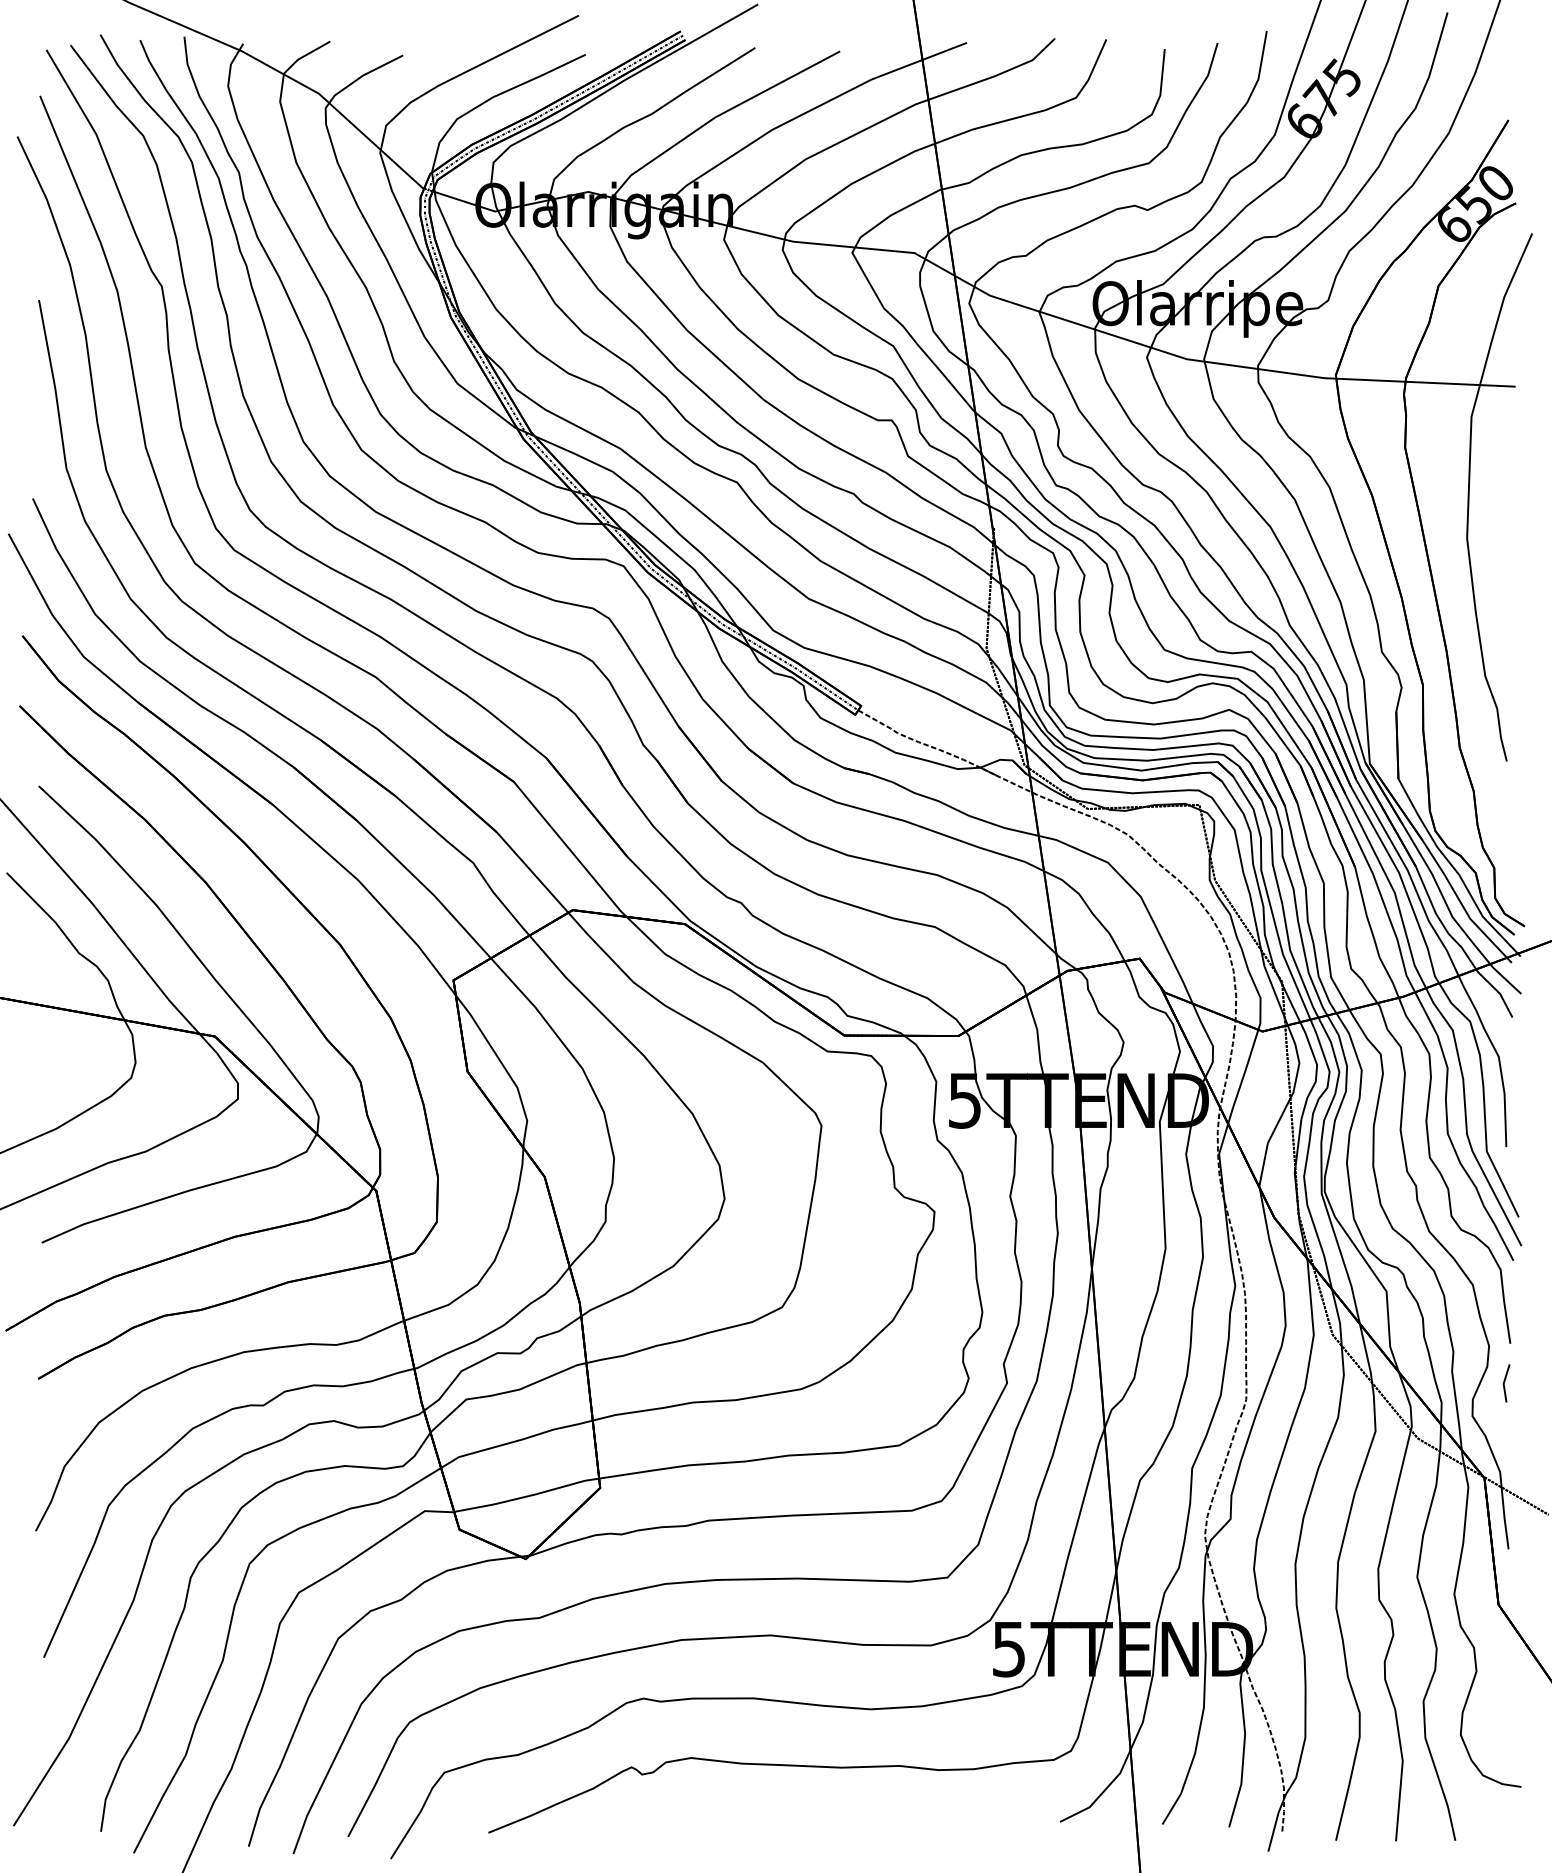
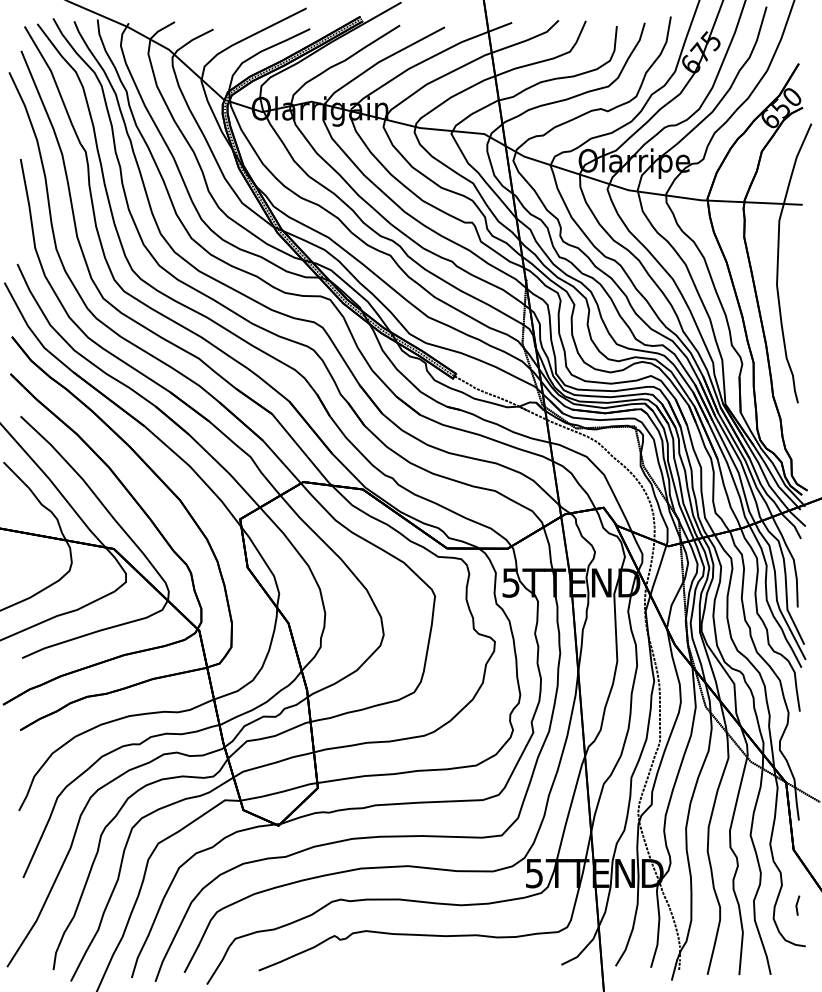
line: (1505, 1383) -> (797, 905), moved

